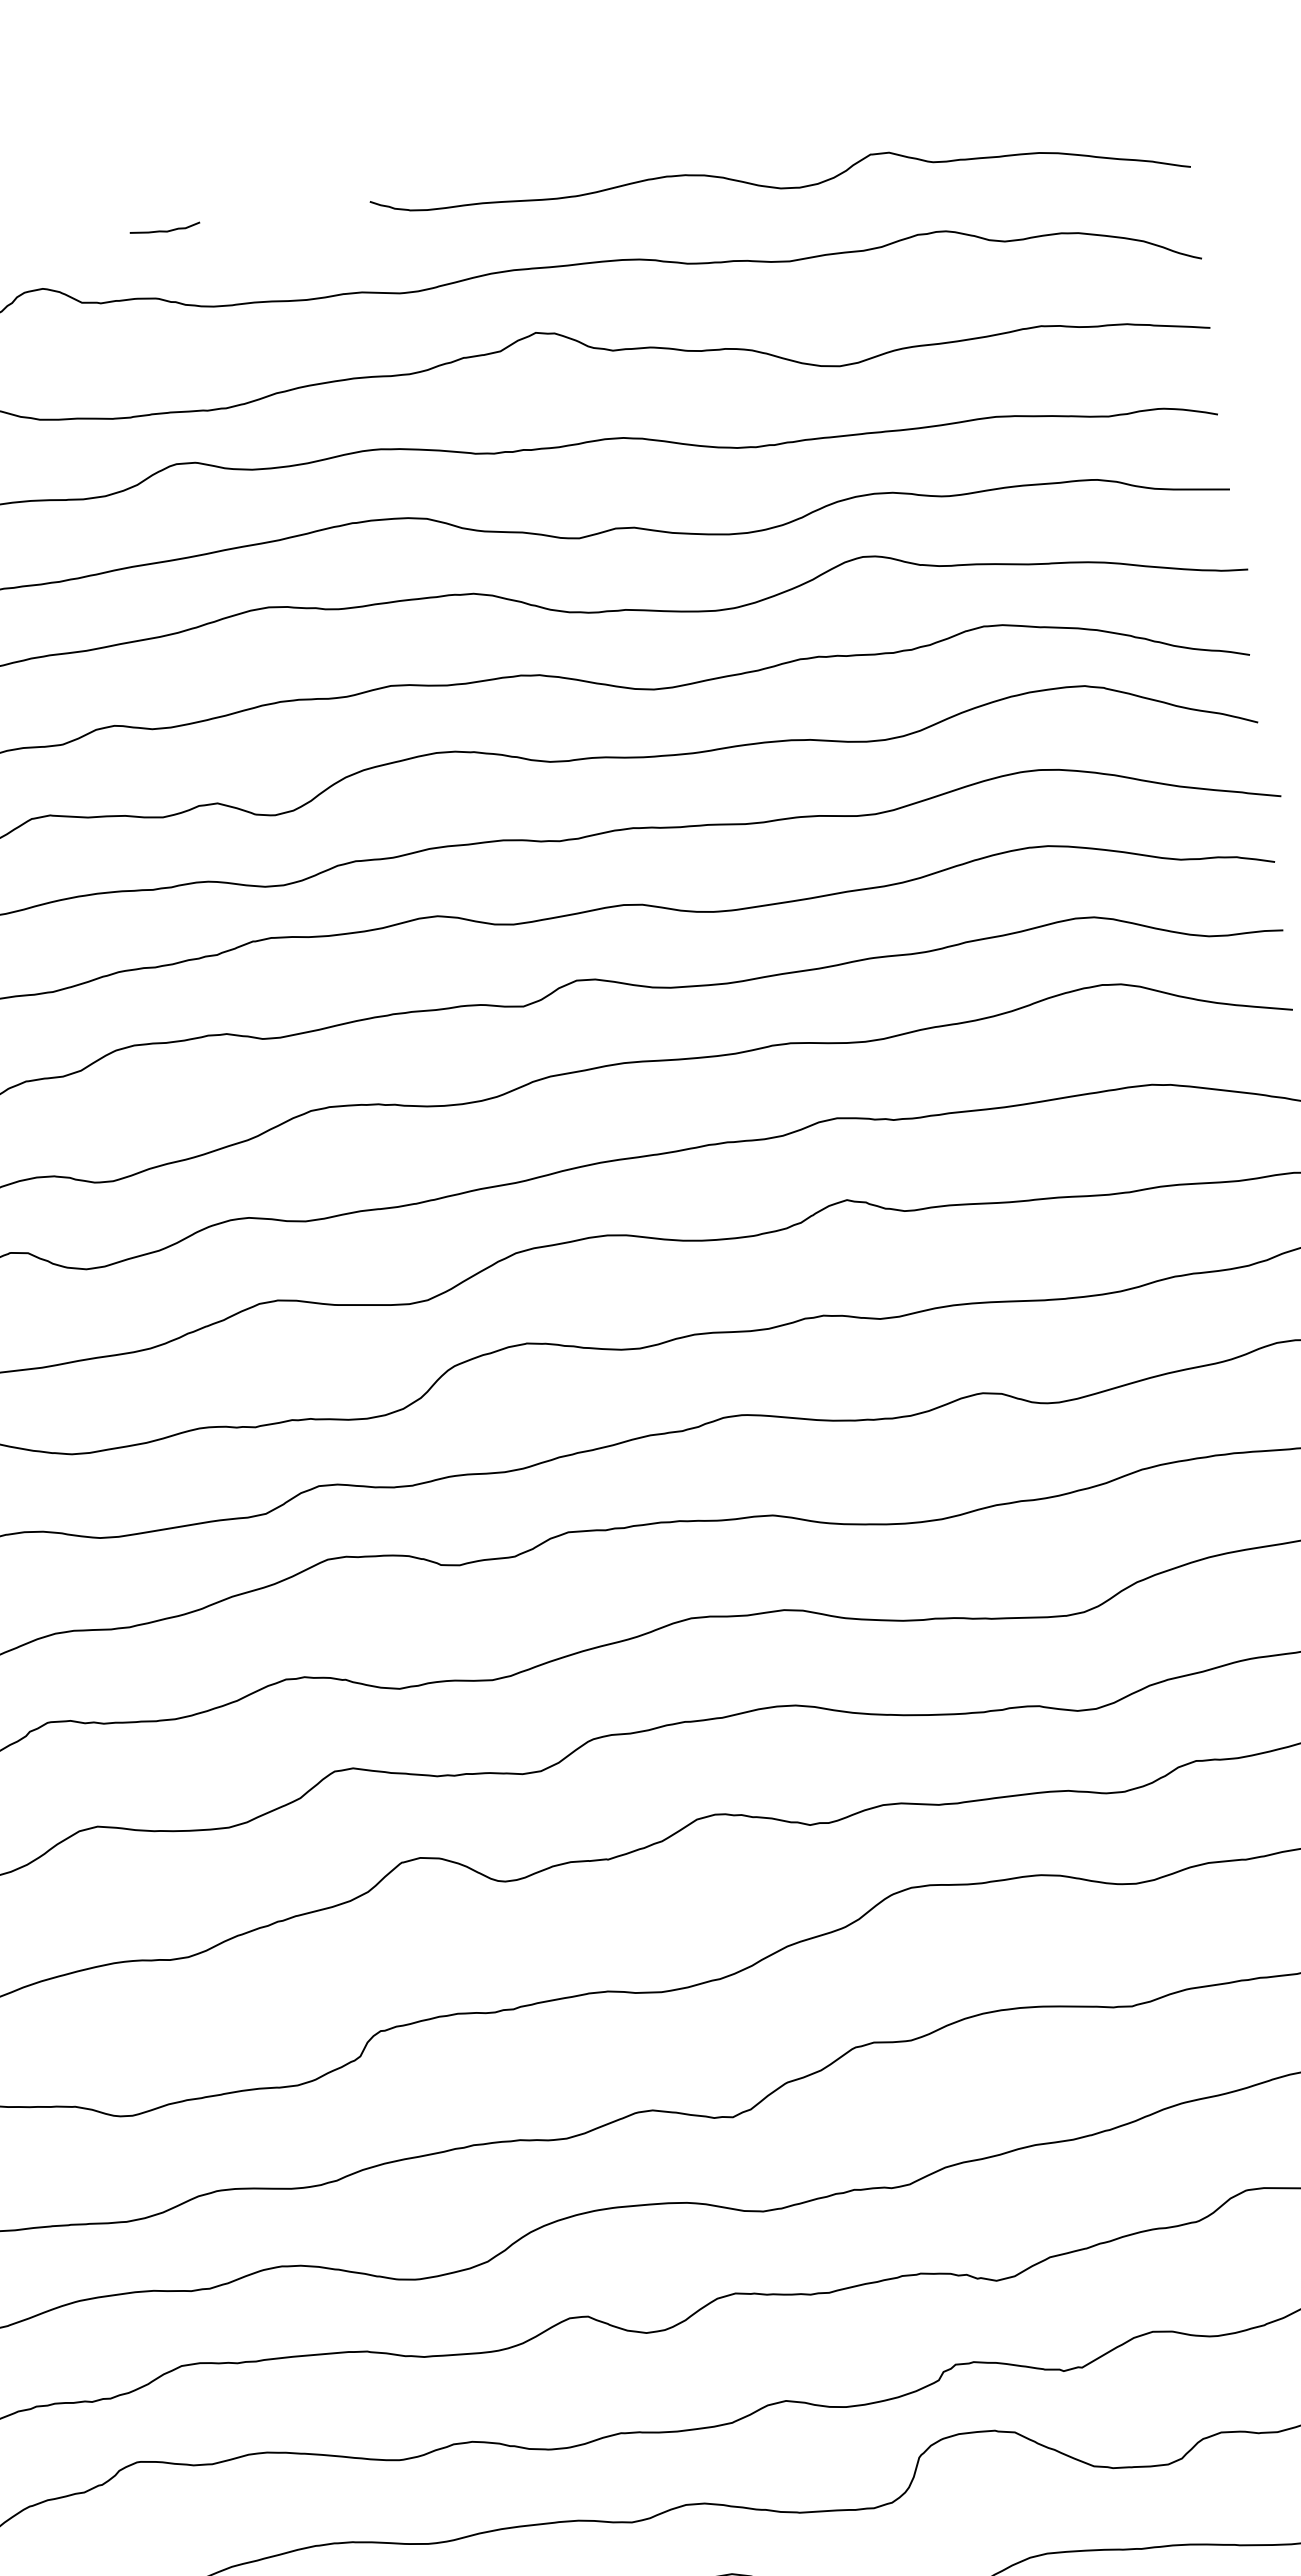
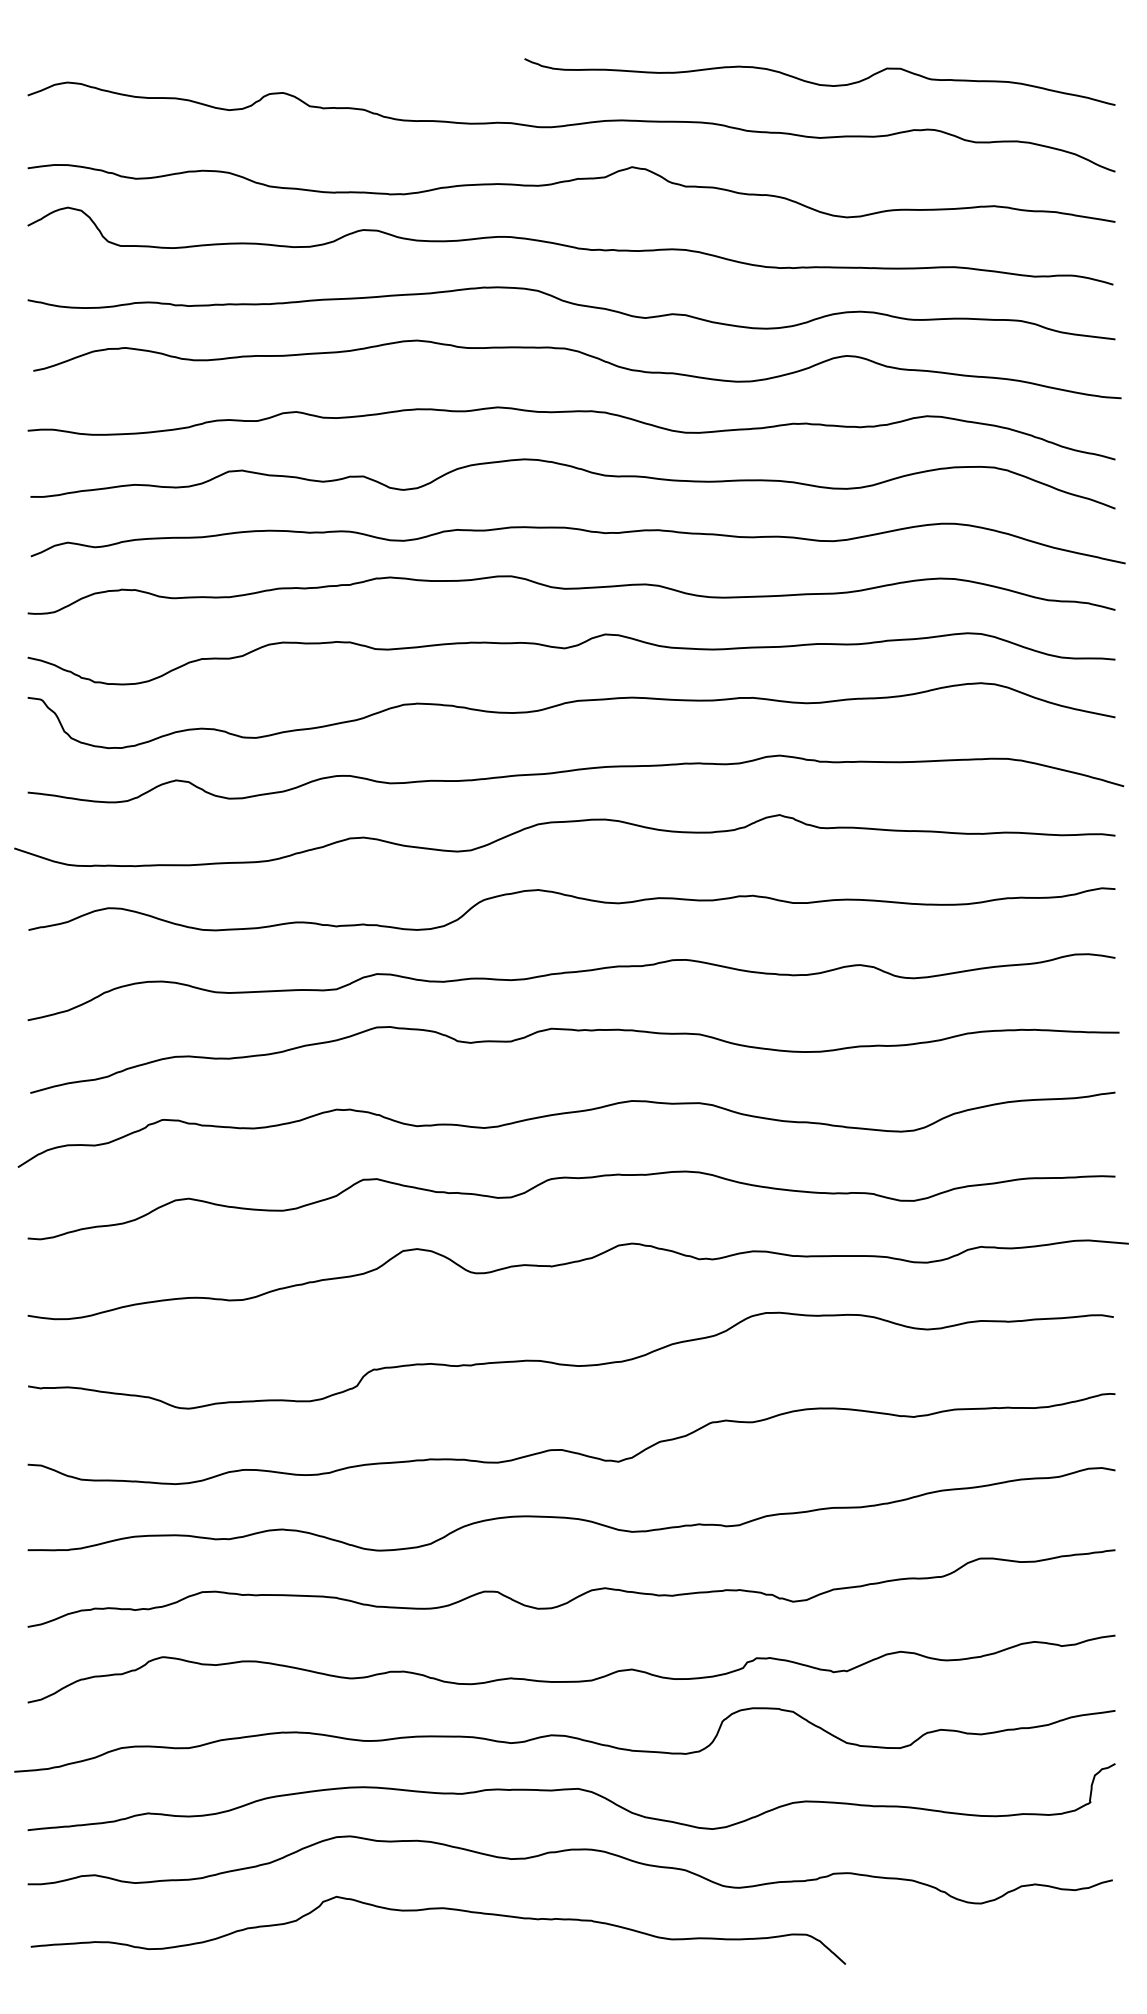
curve: (165, 230) -> (375, 61), removed

